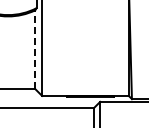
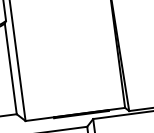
line: (35, 49) -> (10, 68), dashed -> solid

